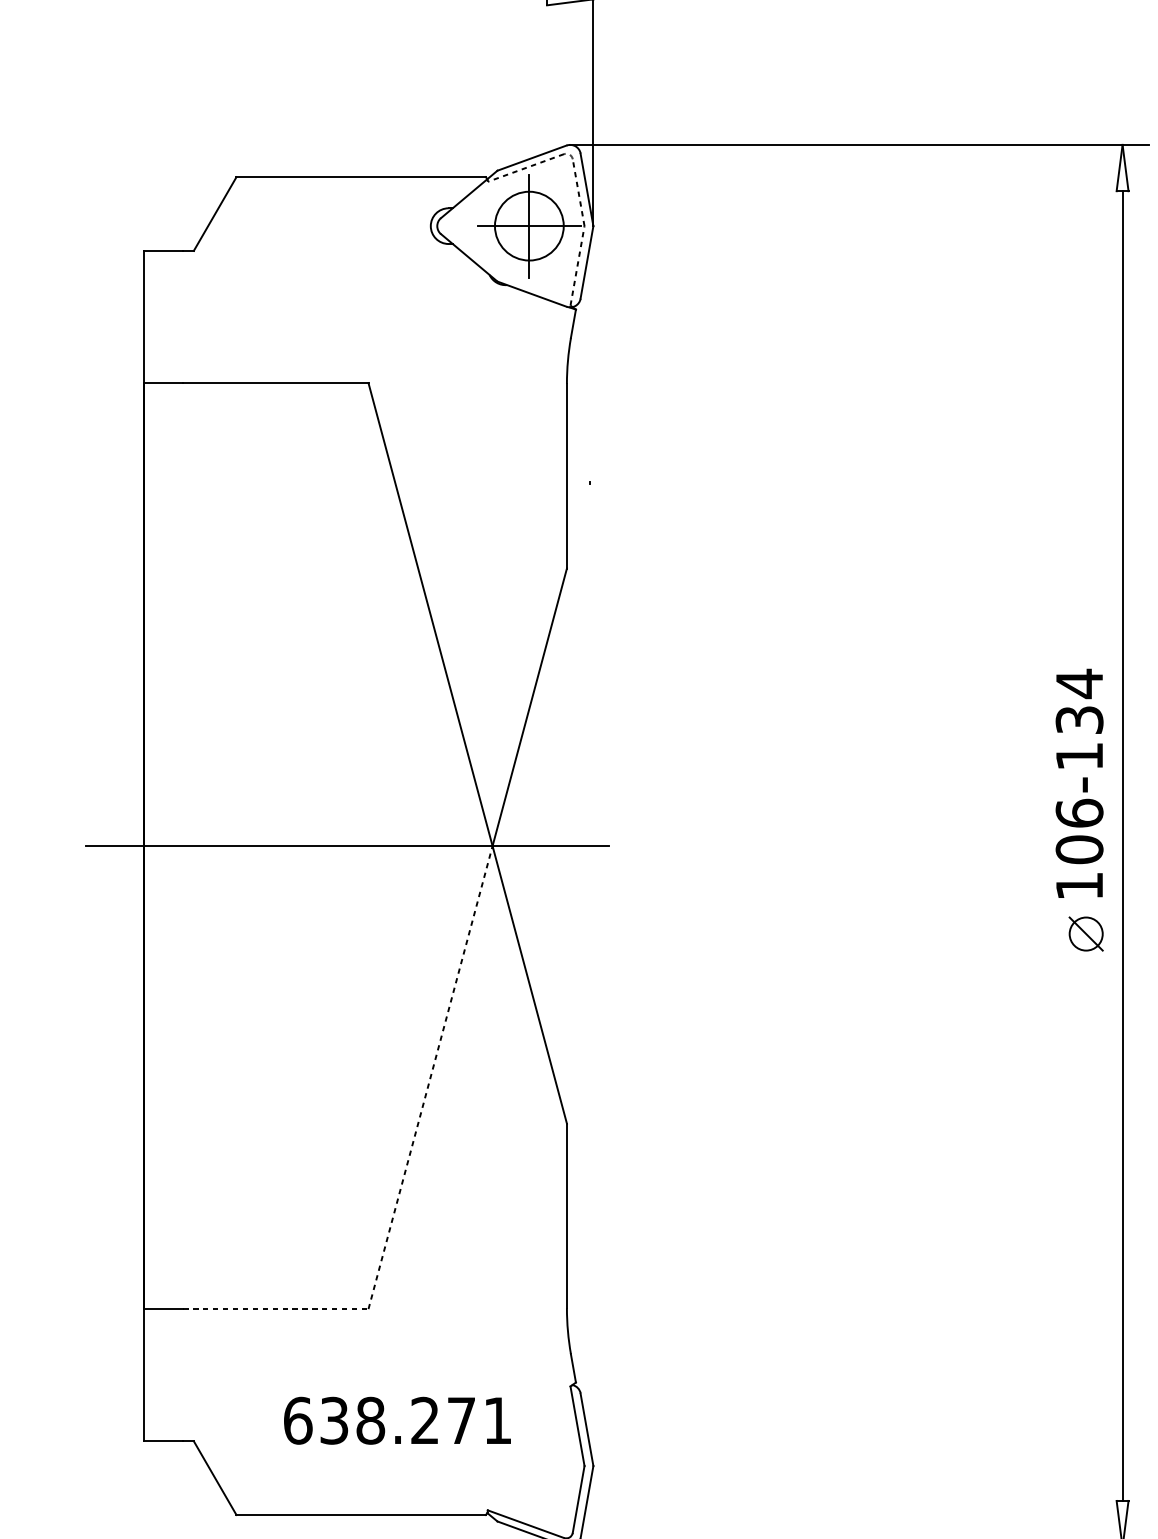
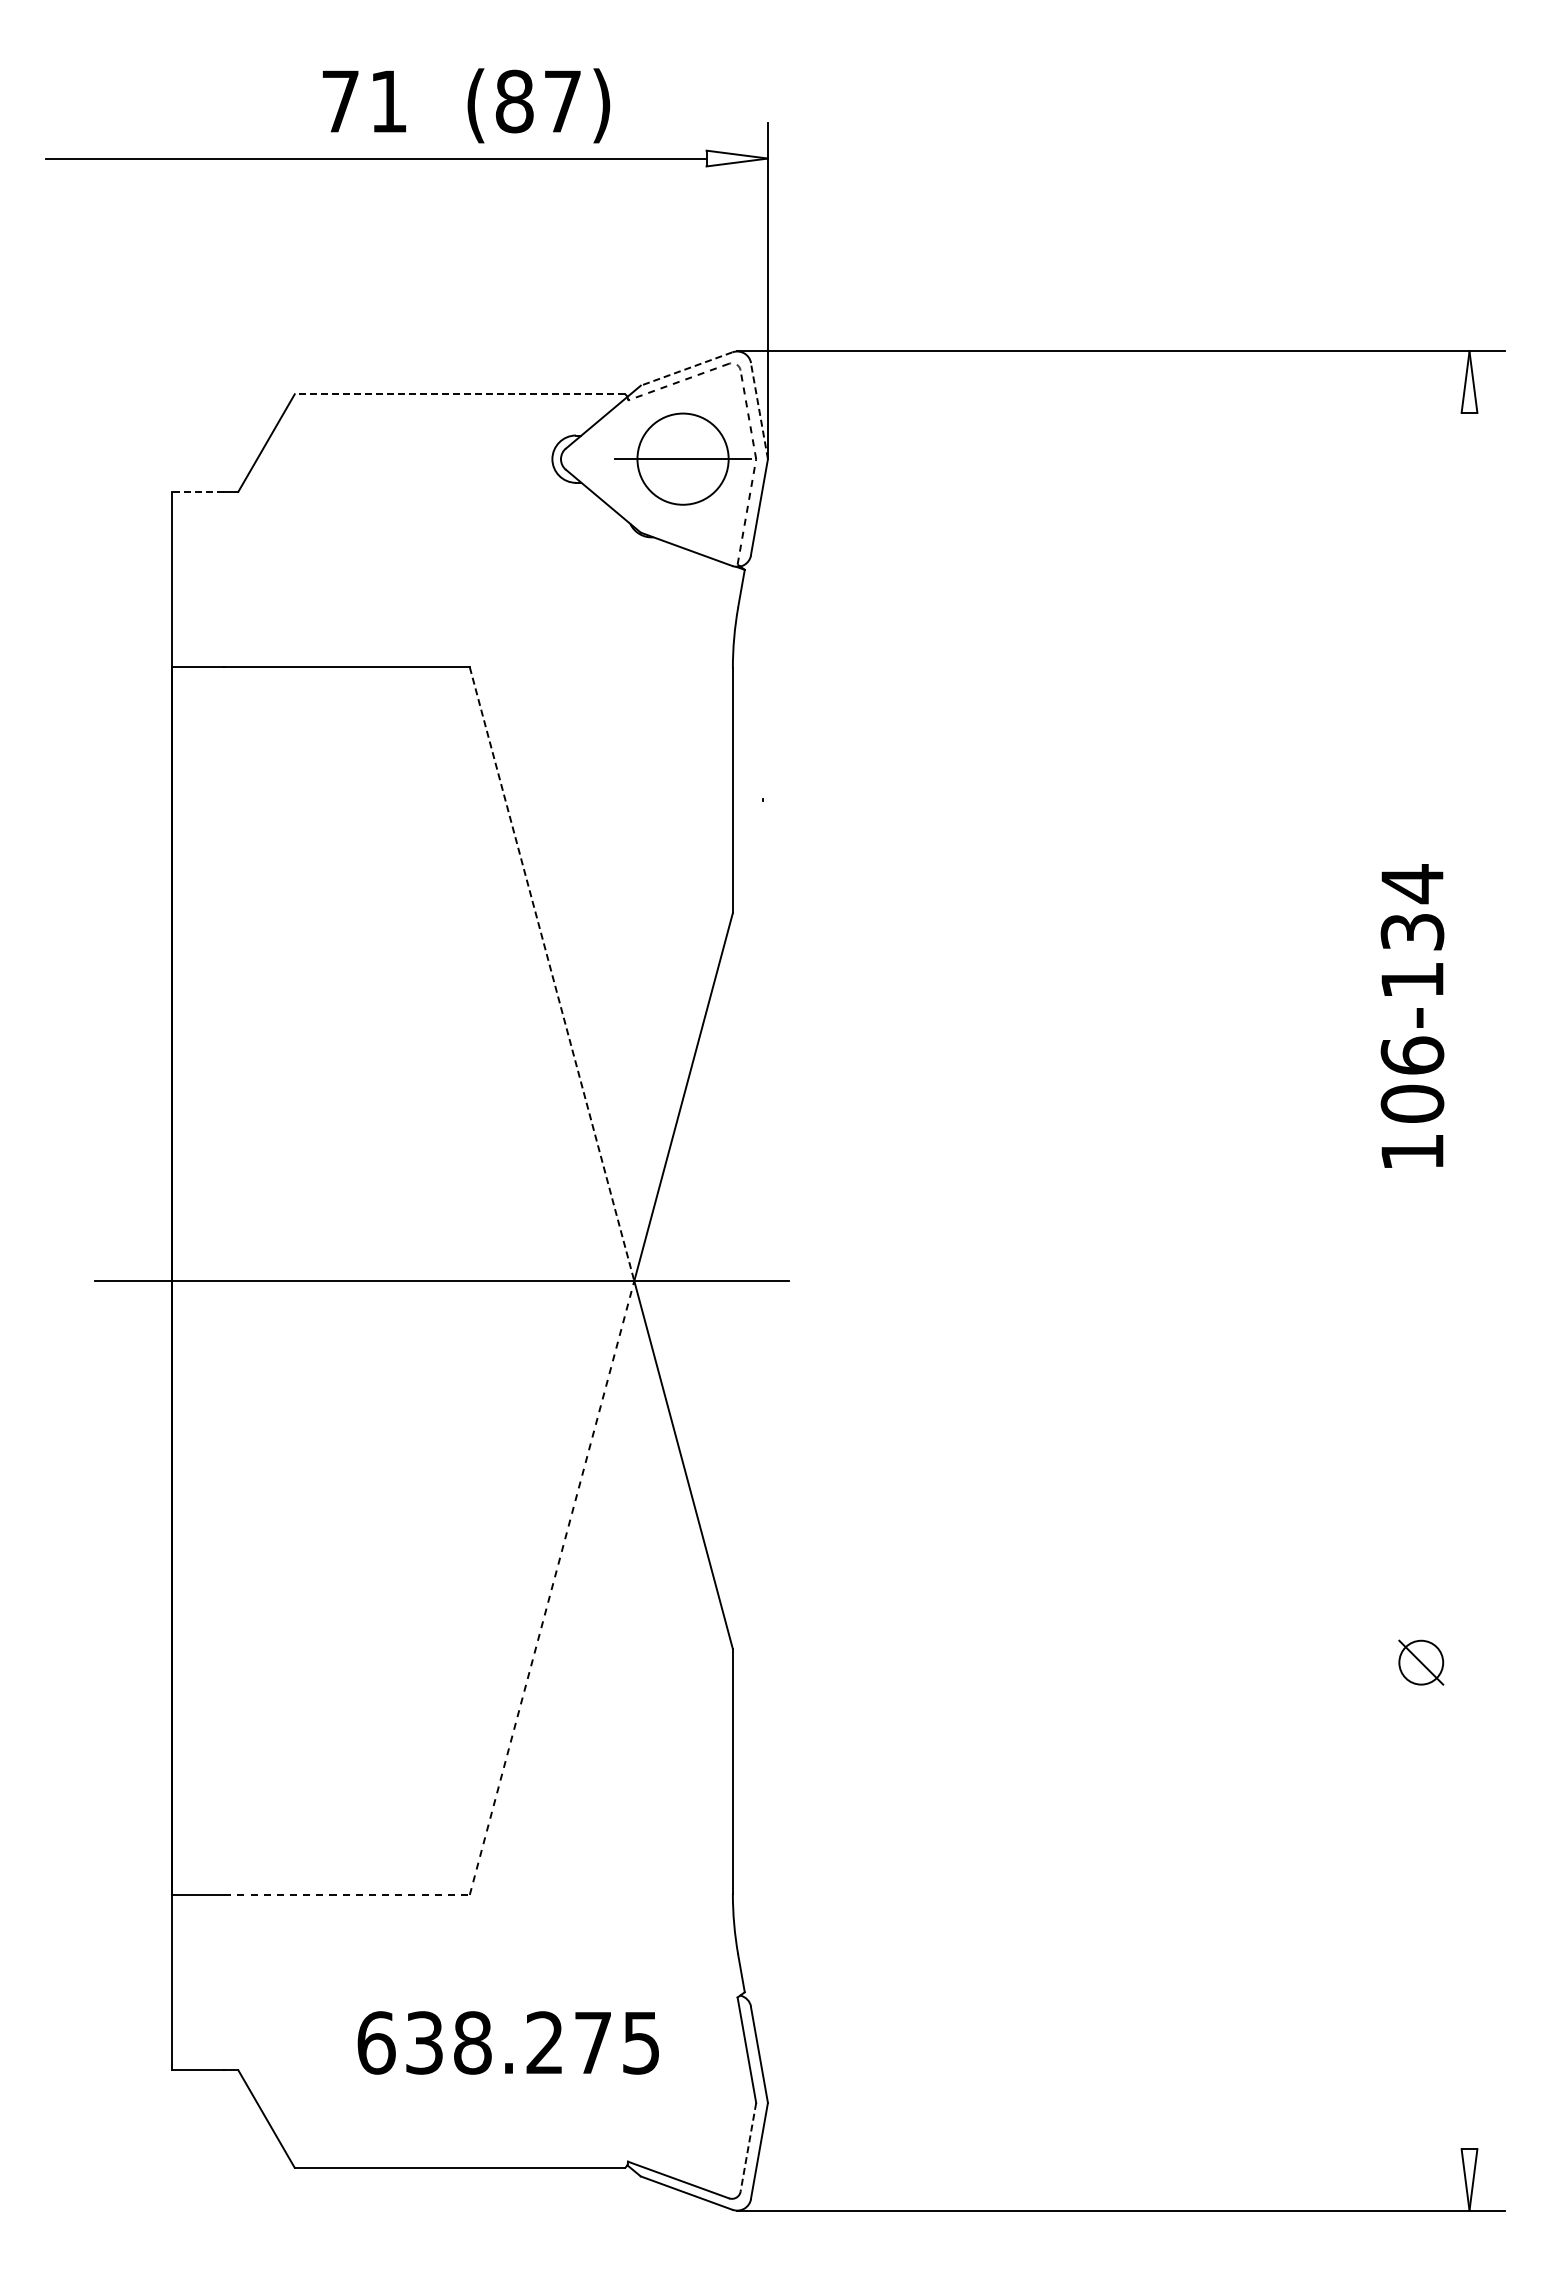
line: (531, 158) -> (686, 369), solid -> dashed
line: (360, 177) -> (459, 394), solid -> dashed
line: (587, 190) -> (759, 411), solid -> dashed
line: (529, 225) -> (683, 458), removed
line: (163, 250) -> (197, 491), solid -> dashed
line: (430, 614) -> (552, 974), solid -> dashed
text: (1079, 783) -> (1412, 1015), moved
line: (1122, 845) -> (1469, 1280), removed
part: (1086, 933) -> (1421, 1662), moved
text: (497, 1421) -> (640, 2043), 638.271 -> 638.275
line: (578, 1499) -> (748, 2147), solid -> dashed

